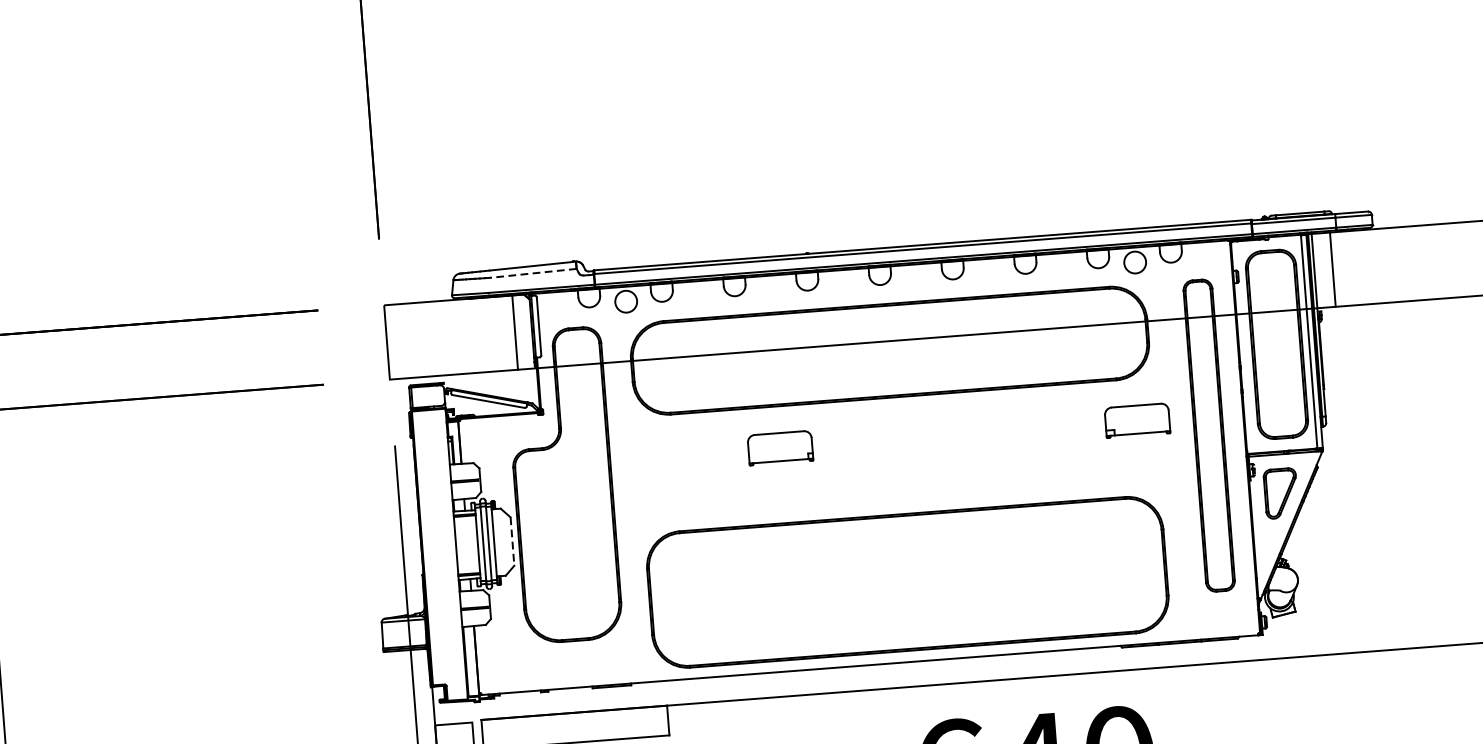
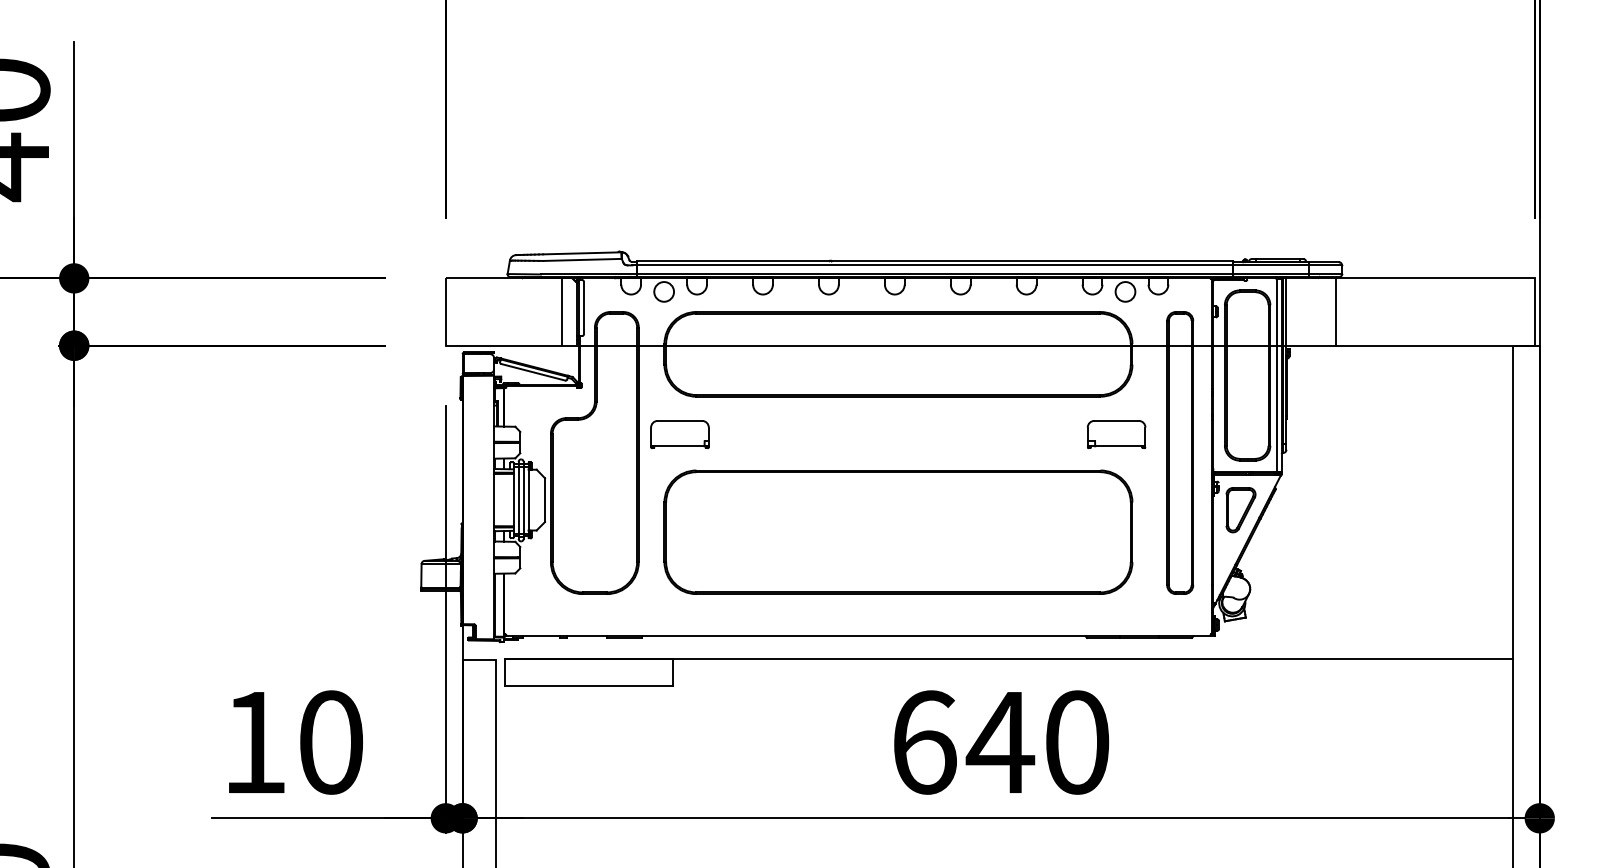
line: (1333, 269) -> (1336, 311), moved
line: (533, 272) -> (582, 259), dashed -> solid
part: (779, 448) -> (679, 434), moved
line: (513, 541) -> (545, 500), dashed -> solid
part: (907, 581) -> (898, 531), moved

